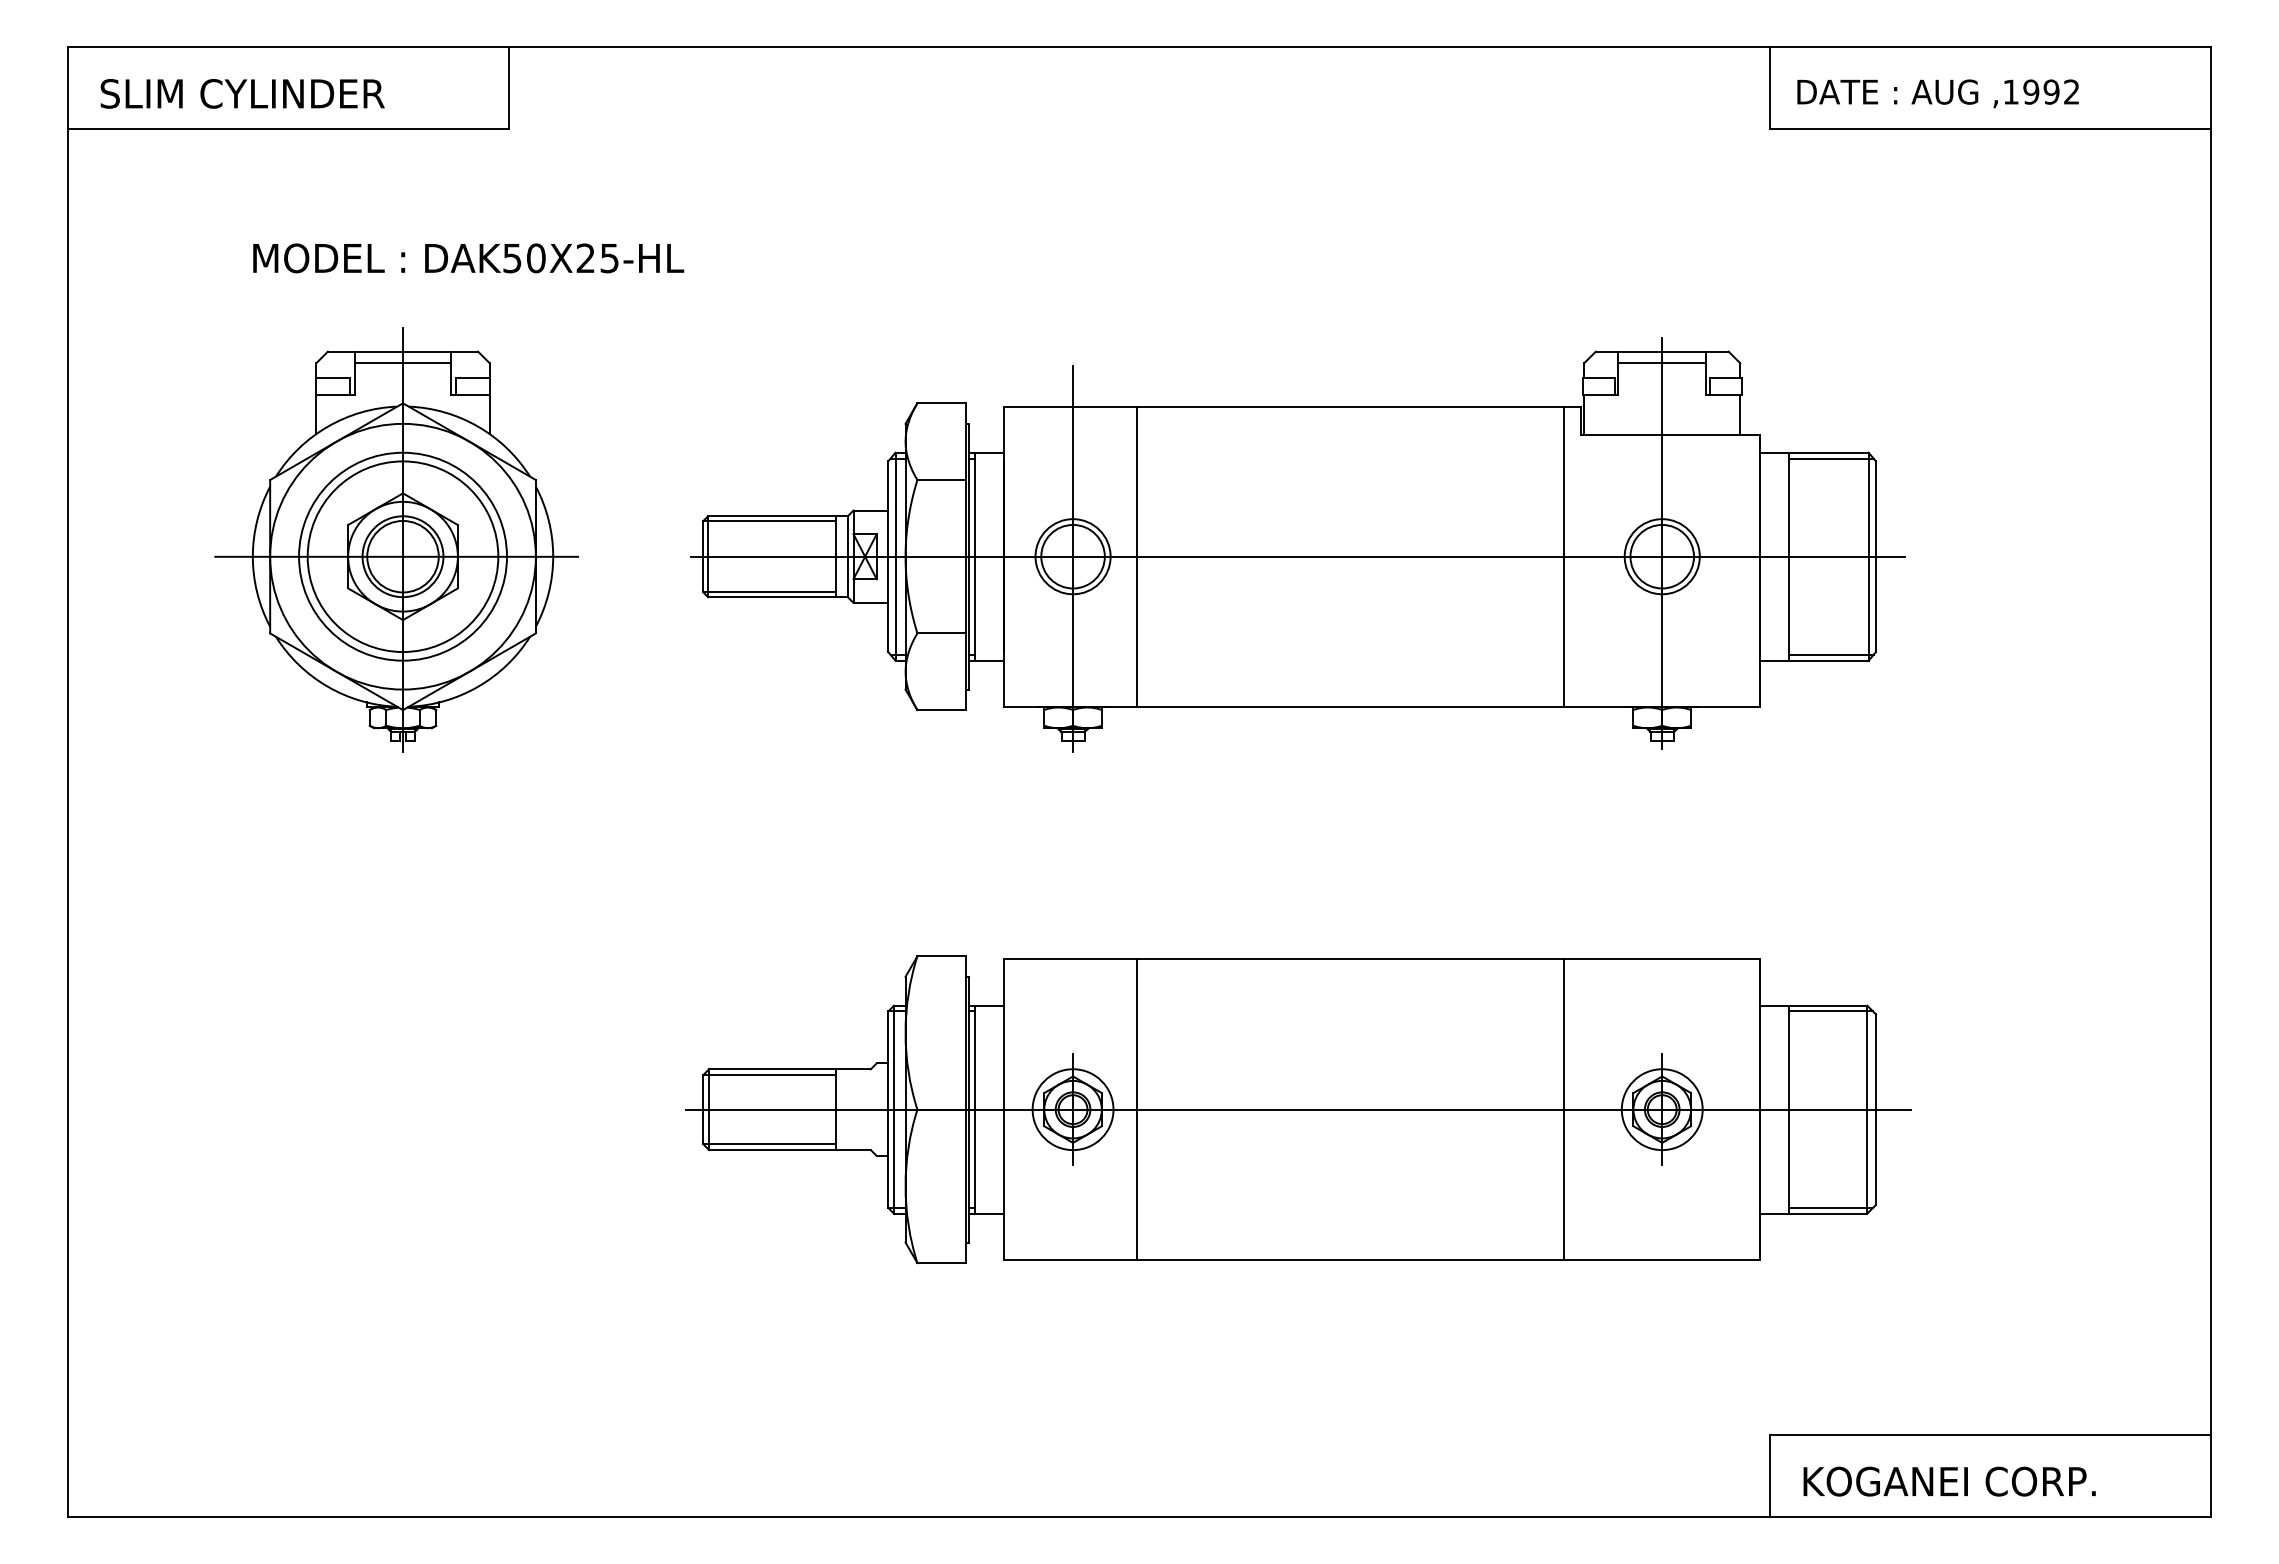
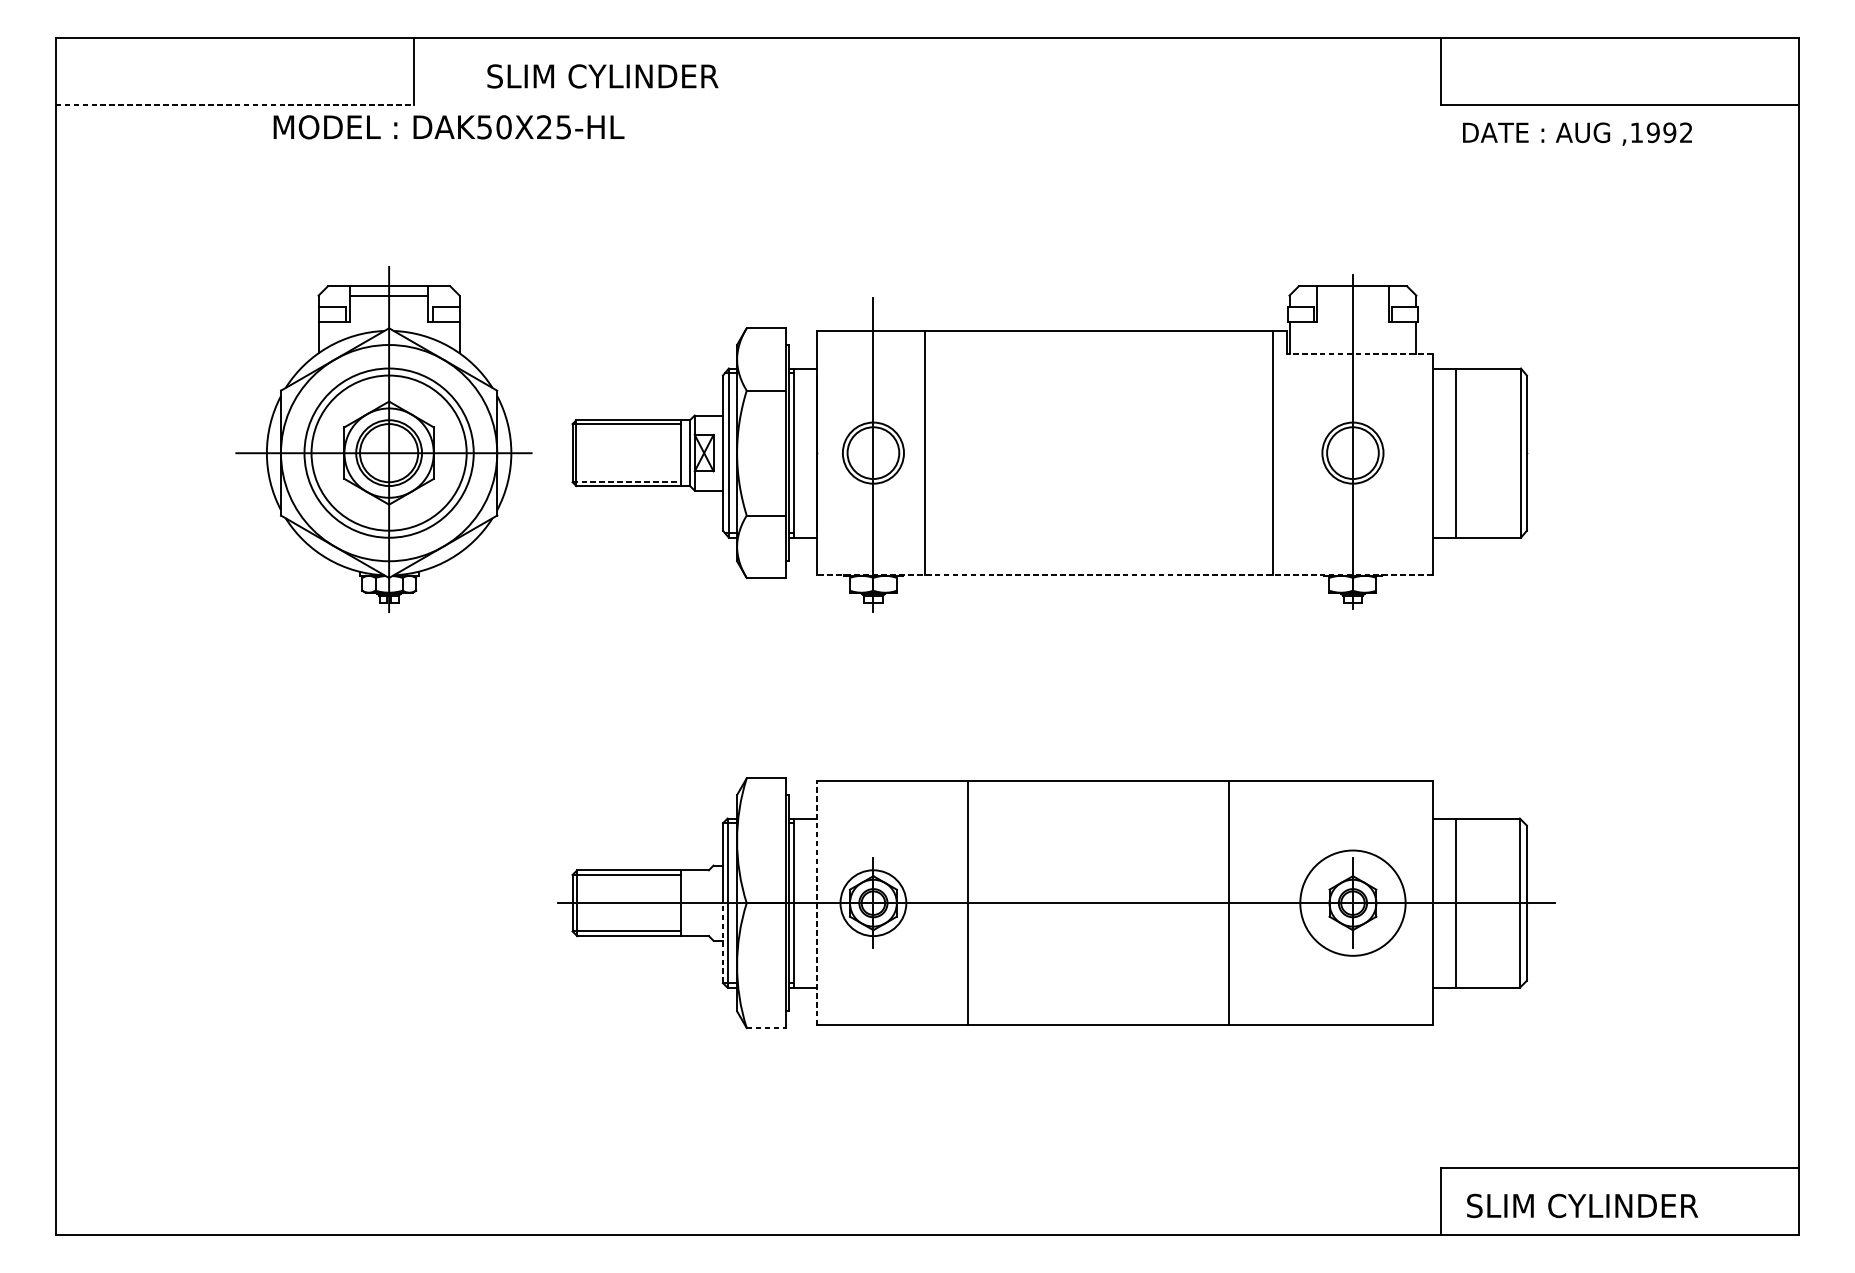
text: (242, 93) -> (602, 76), moved
text: (1937, 93) -> (1576, 133), moved
line: (289, 129) -> (235, 105), solid -> dashed
text: (468, 258) -> (448, 127), moved
line: (1662, 363) -> (1353, 295), removed
line: (1670, 435) -> (1359, 354), solid -> dashed
line: (1831, 458) -> (1490, 373), removed
part: (396, 539) -> (383, 439), moved
line: (1297, 556) -> (1056, 452), removed
line: (770, 592) -> (627, 482), solid -> dashed
line: (1831, 654) -> (1490, 532), removed
line: (1381, 706) -> (1124, 575), solid -> dashed
line: (1831, 1011) -> (1490, 823), removed
line: (1003, 1109) -> (816, 903), solid -> dashed
line: (1136, 1109) -> (968, 903), moved
line: (1564, 1109) -> (1229, 903), moved
circle: (1661, 1109) -> (1352, 903), size x1.6
line: (888, 1158) -> (723, 942), solid -> dashed
line: (1831, 1207) -> (1490, 982), removed
line: (942, 1263) -> (767, 1028), solid -> dashed
text: (1948, 1481) -> (1585, 1205), KOGANEI CORP. -> SLIM CYLINDER

